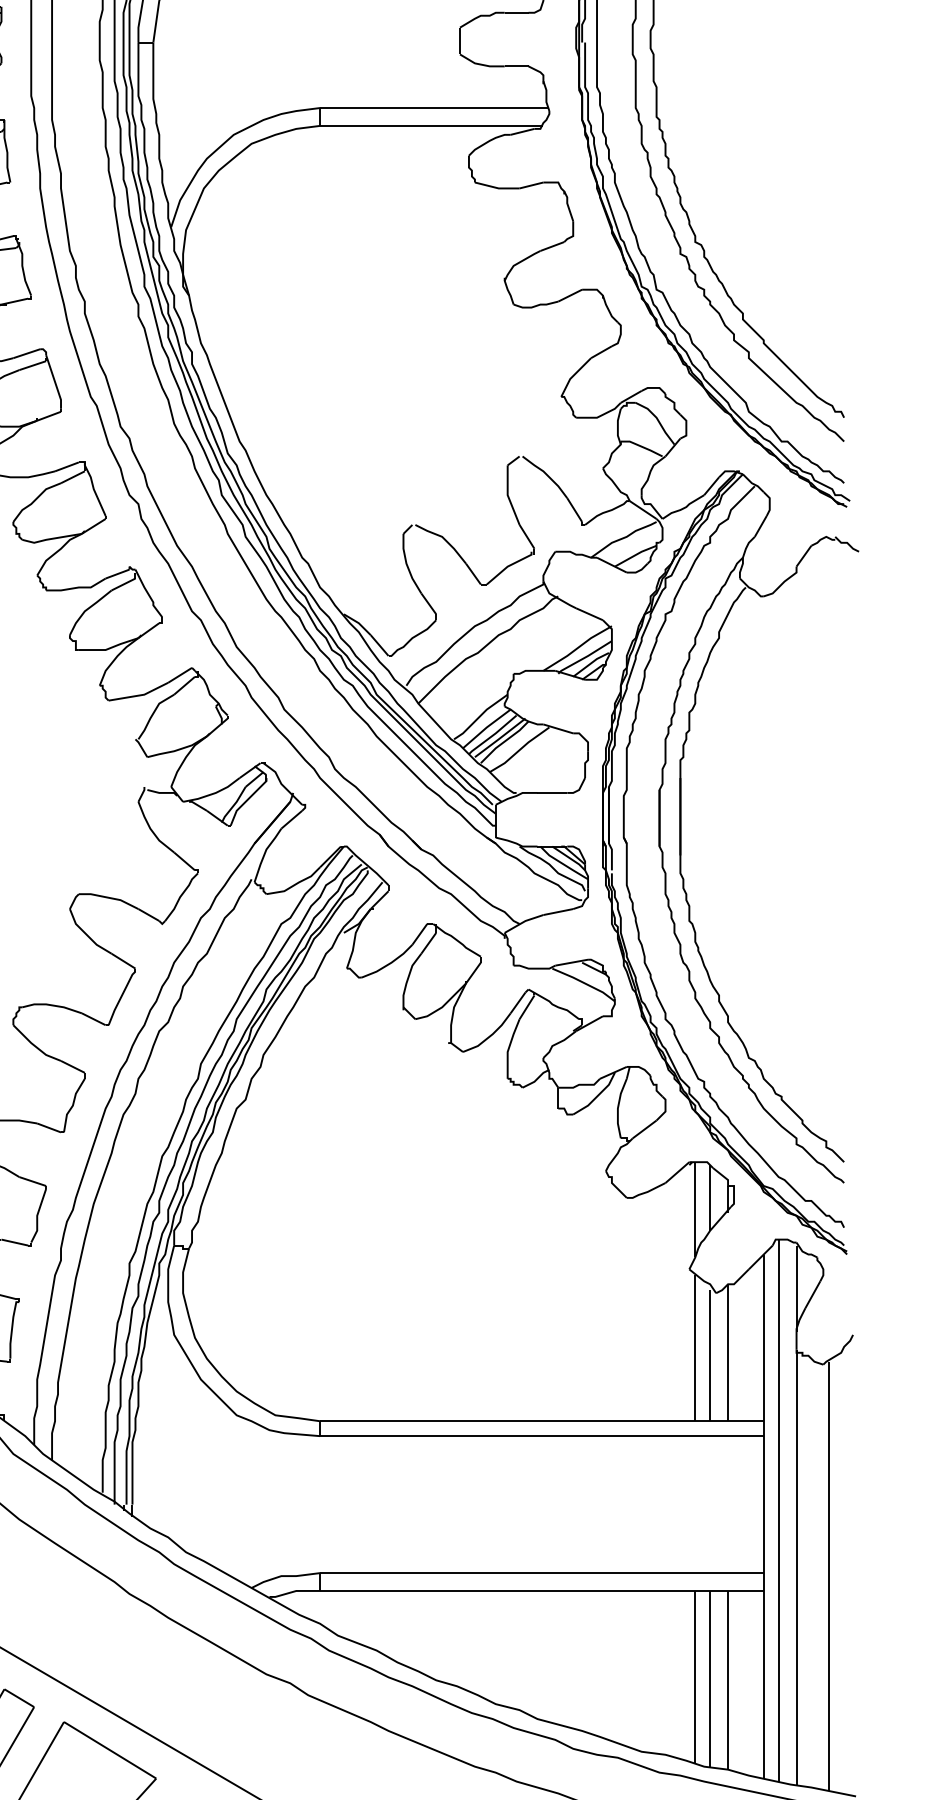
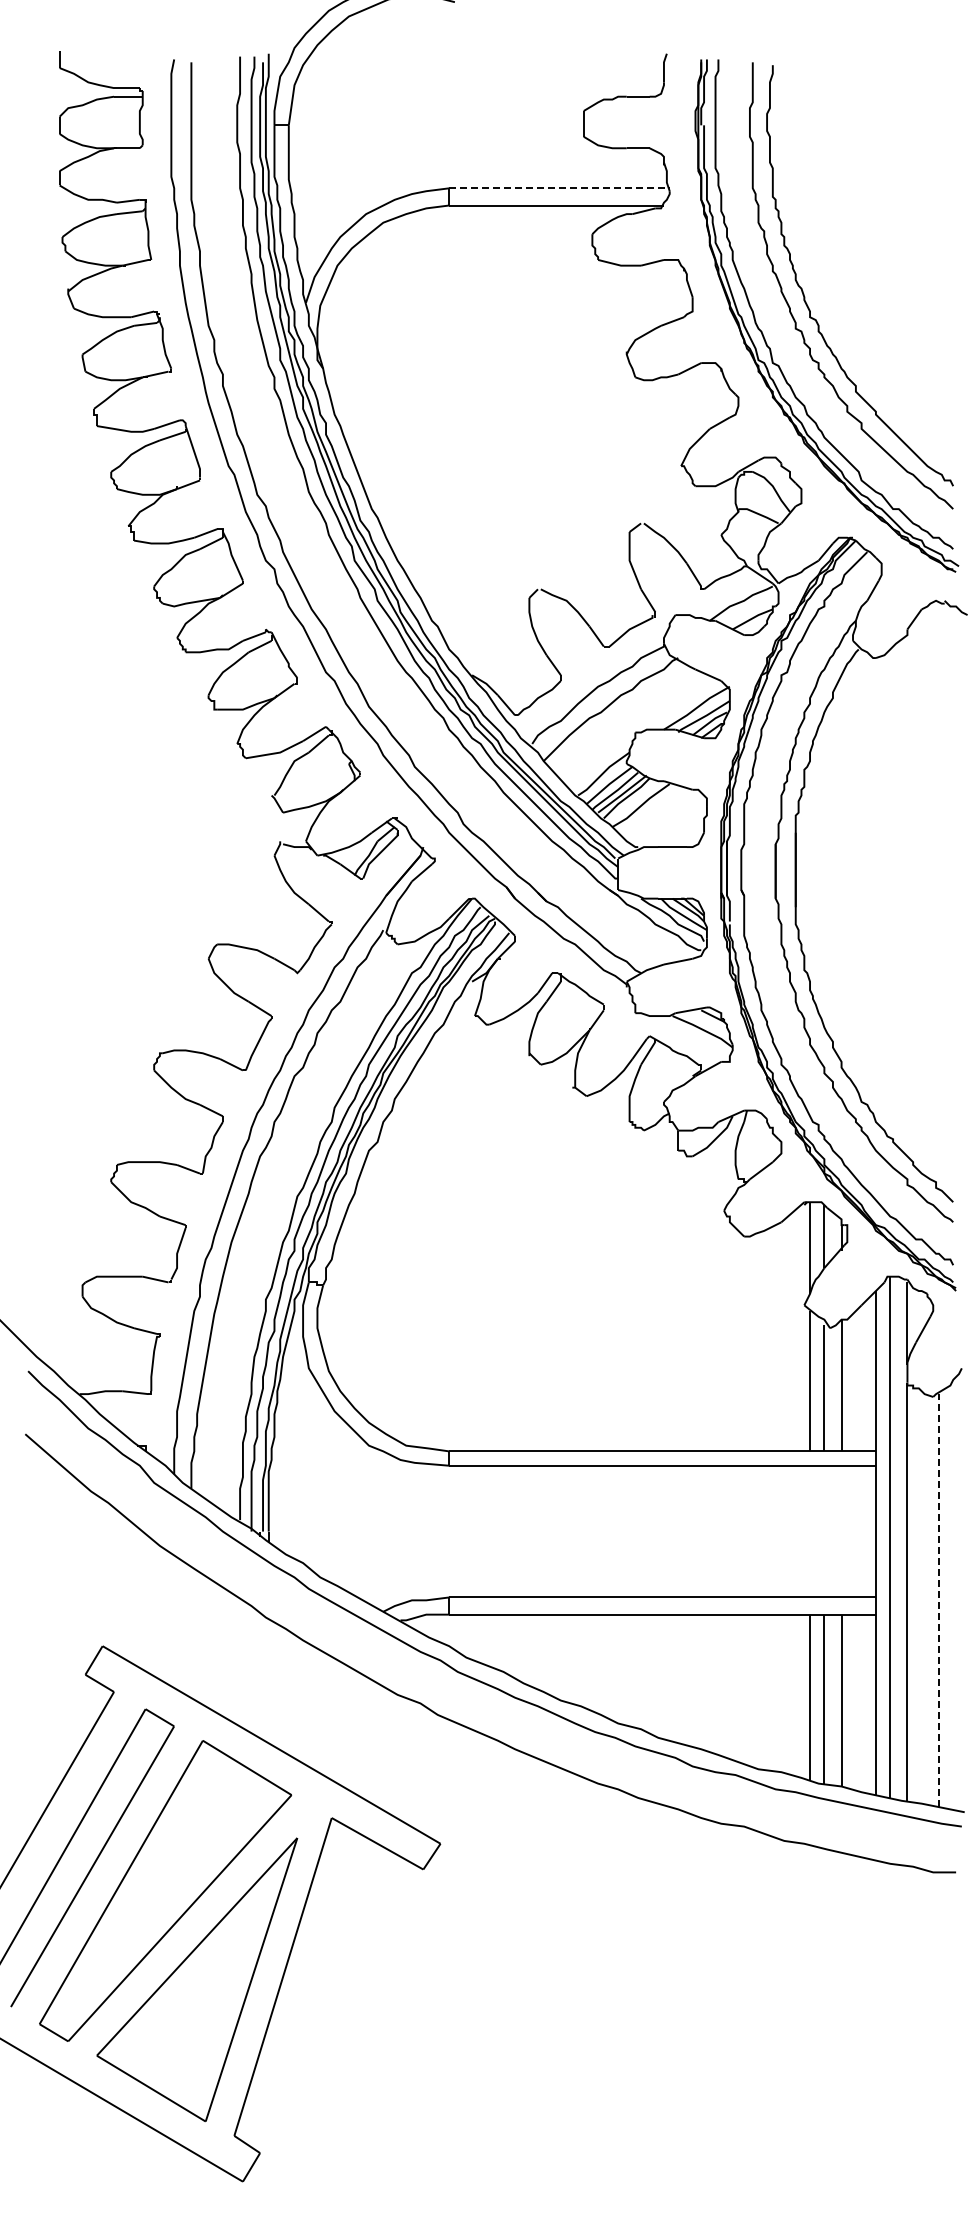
line: (434, 108) -> (559, 188), solid -> dashed
line: (828, 1575) -> (938, 1599), solid -> dashed

